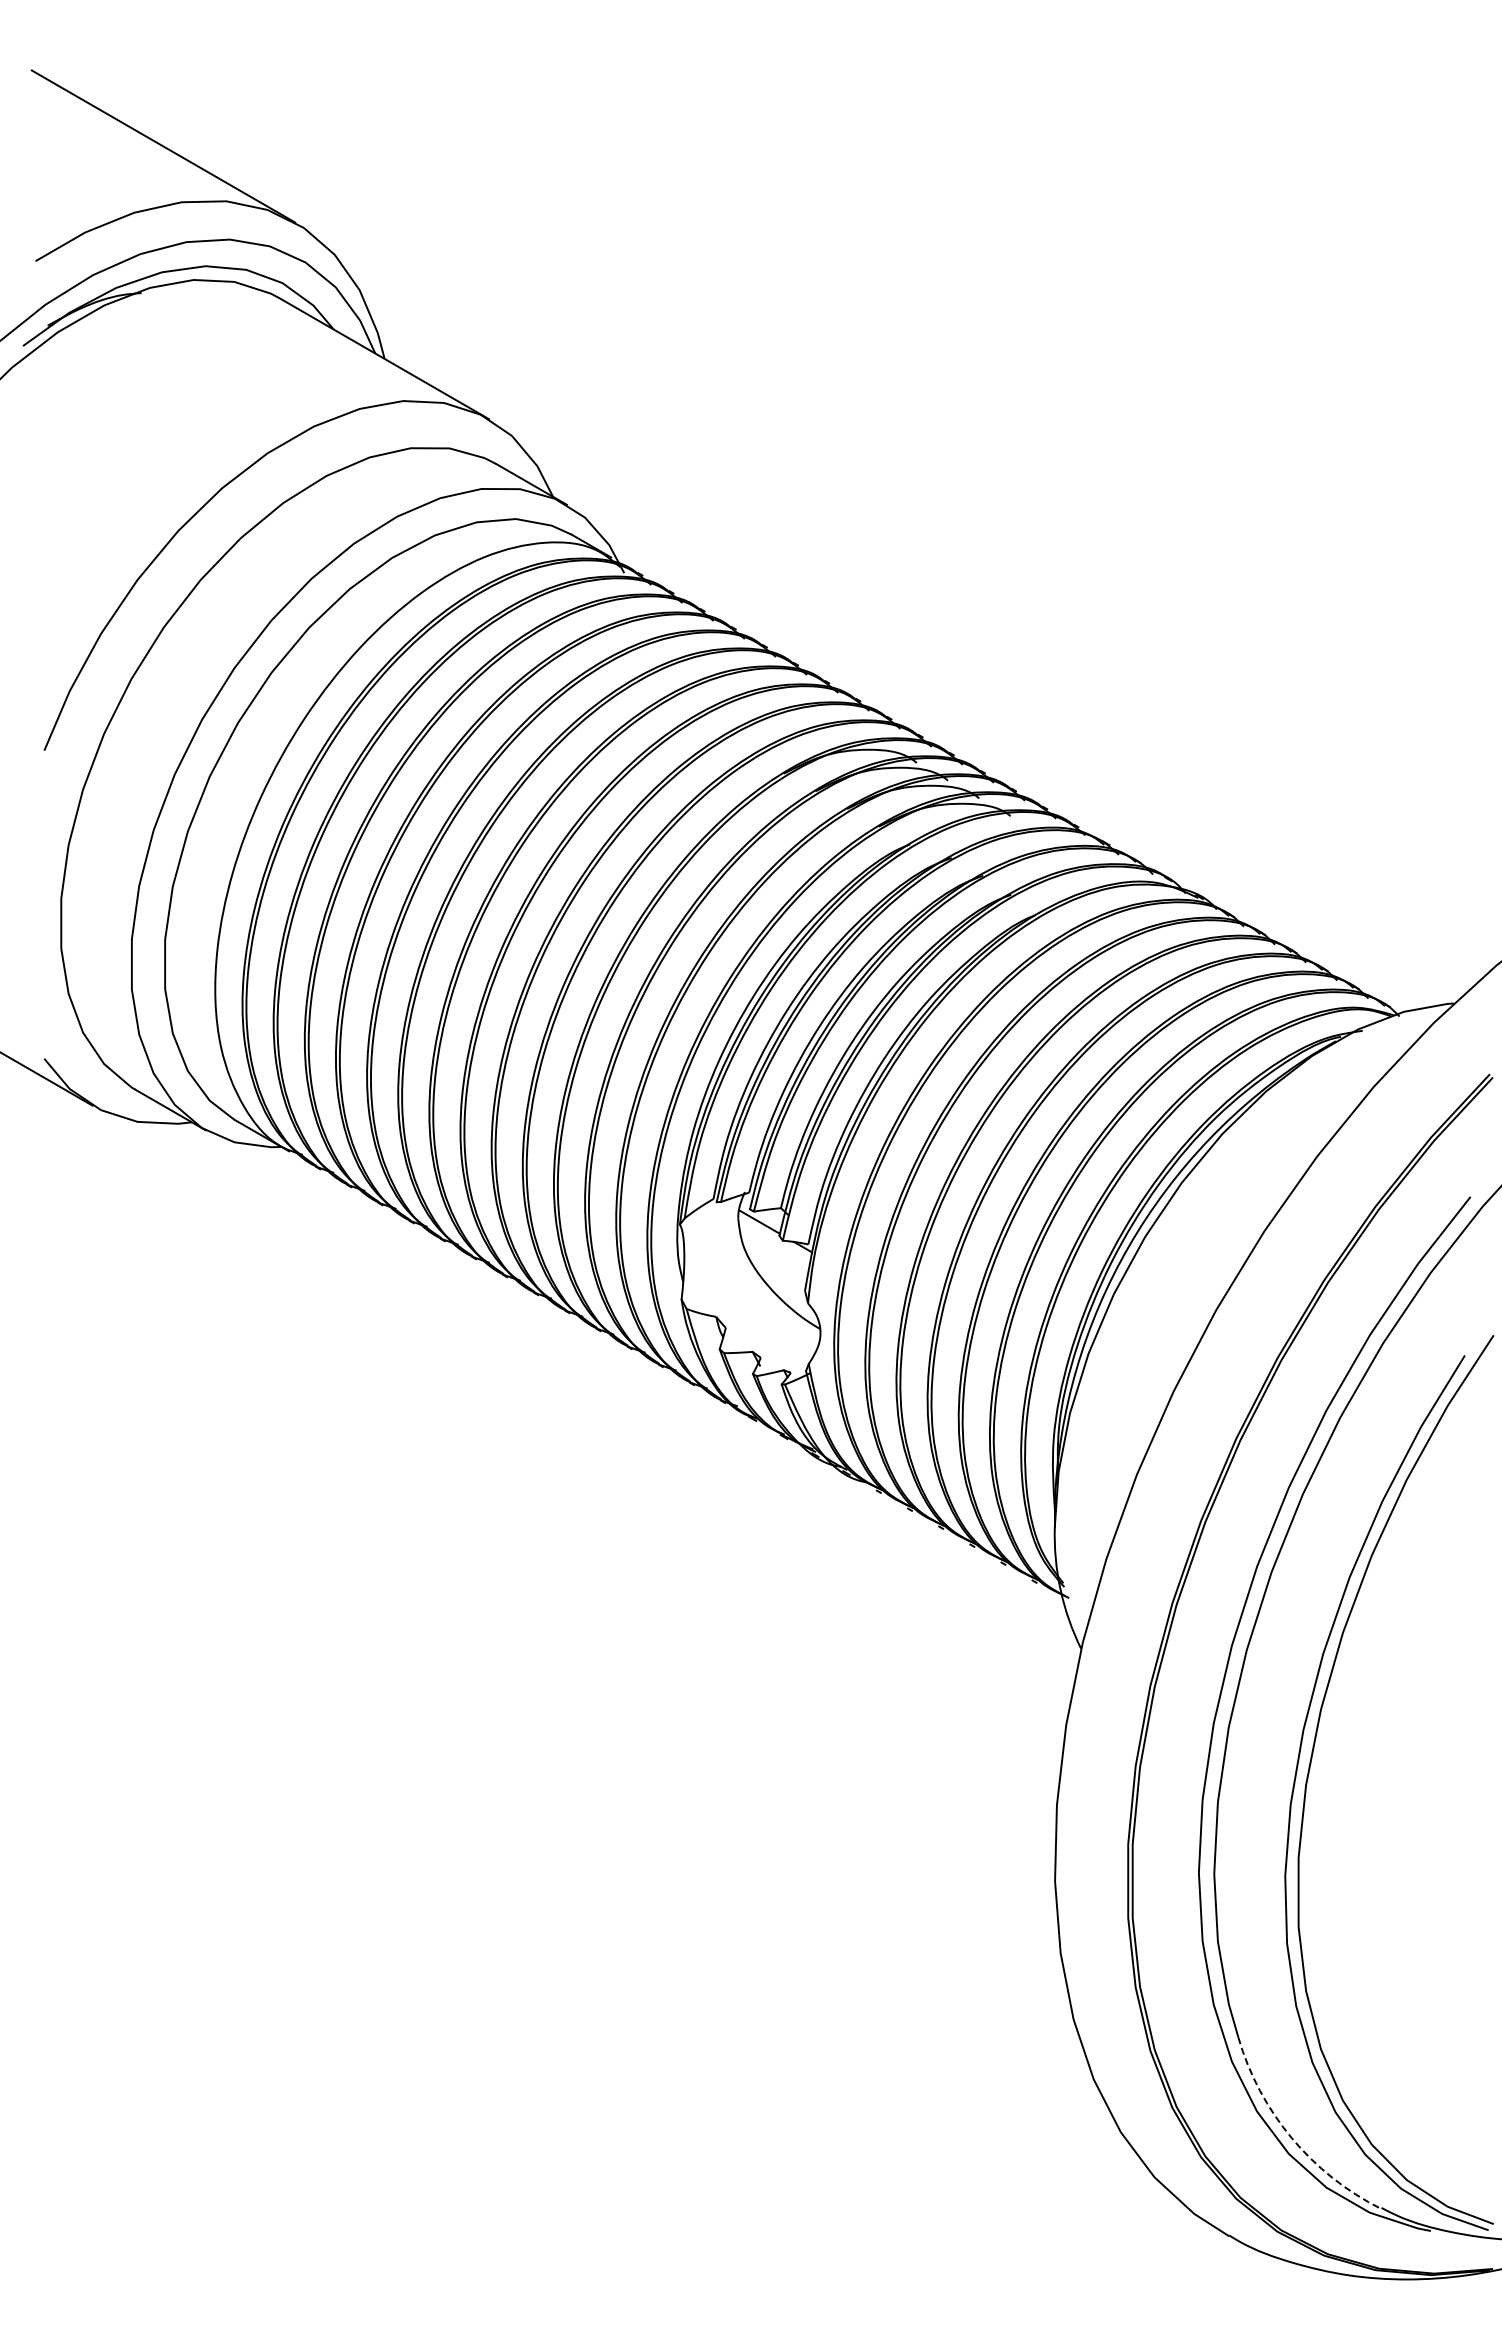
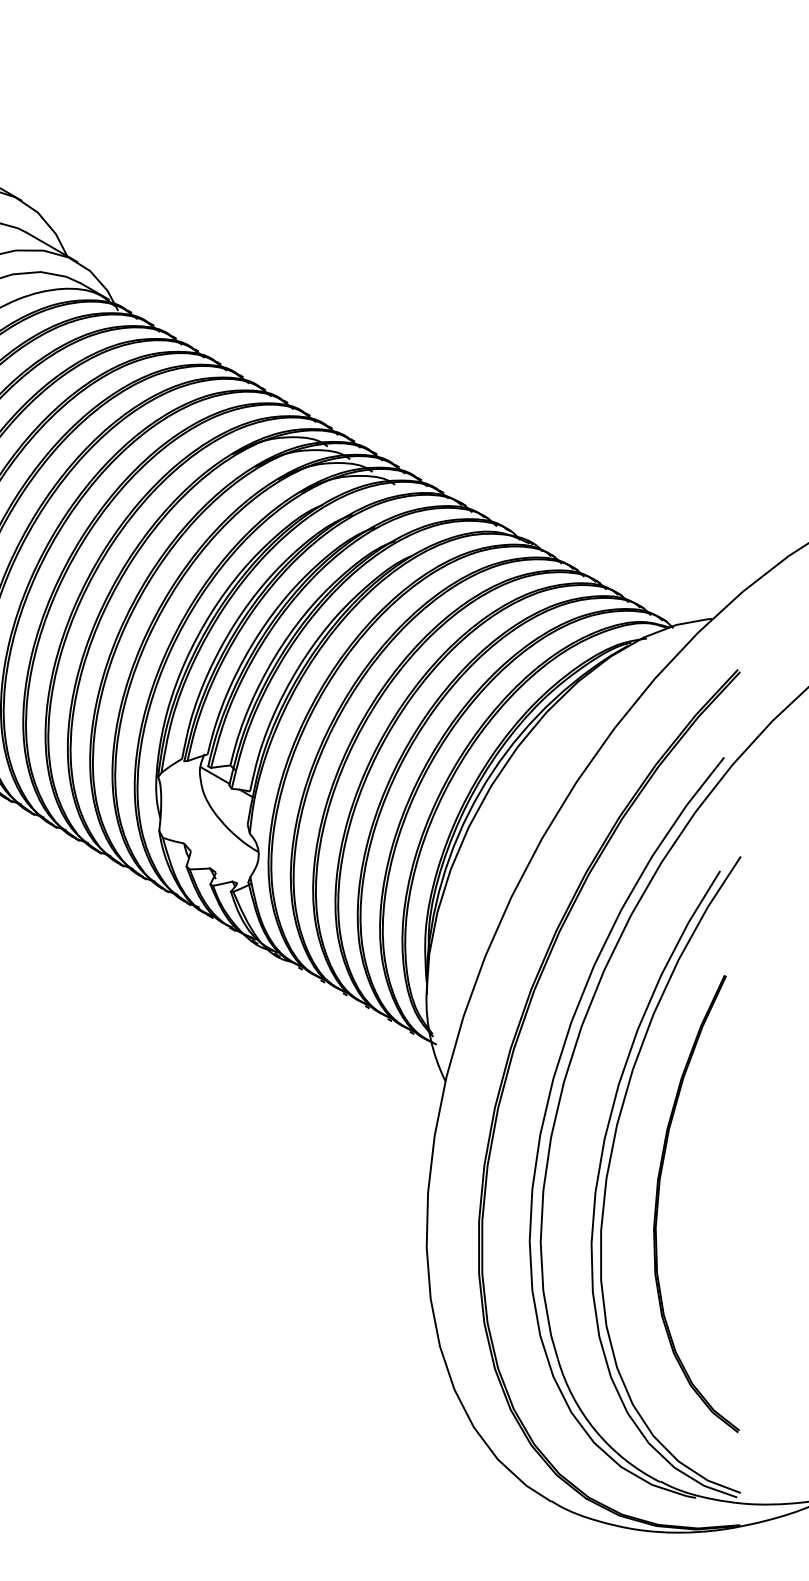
part: (1379, 1813) -> (659, 1198), added
arc: (1291, 2138) -> (596, 1431), dashed -> solid

